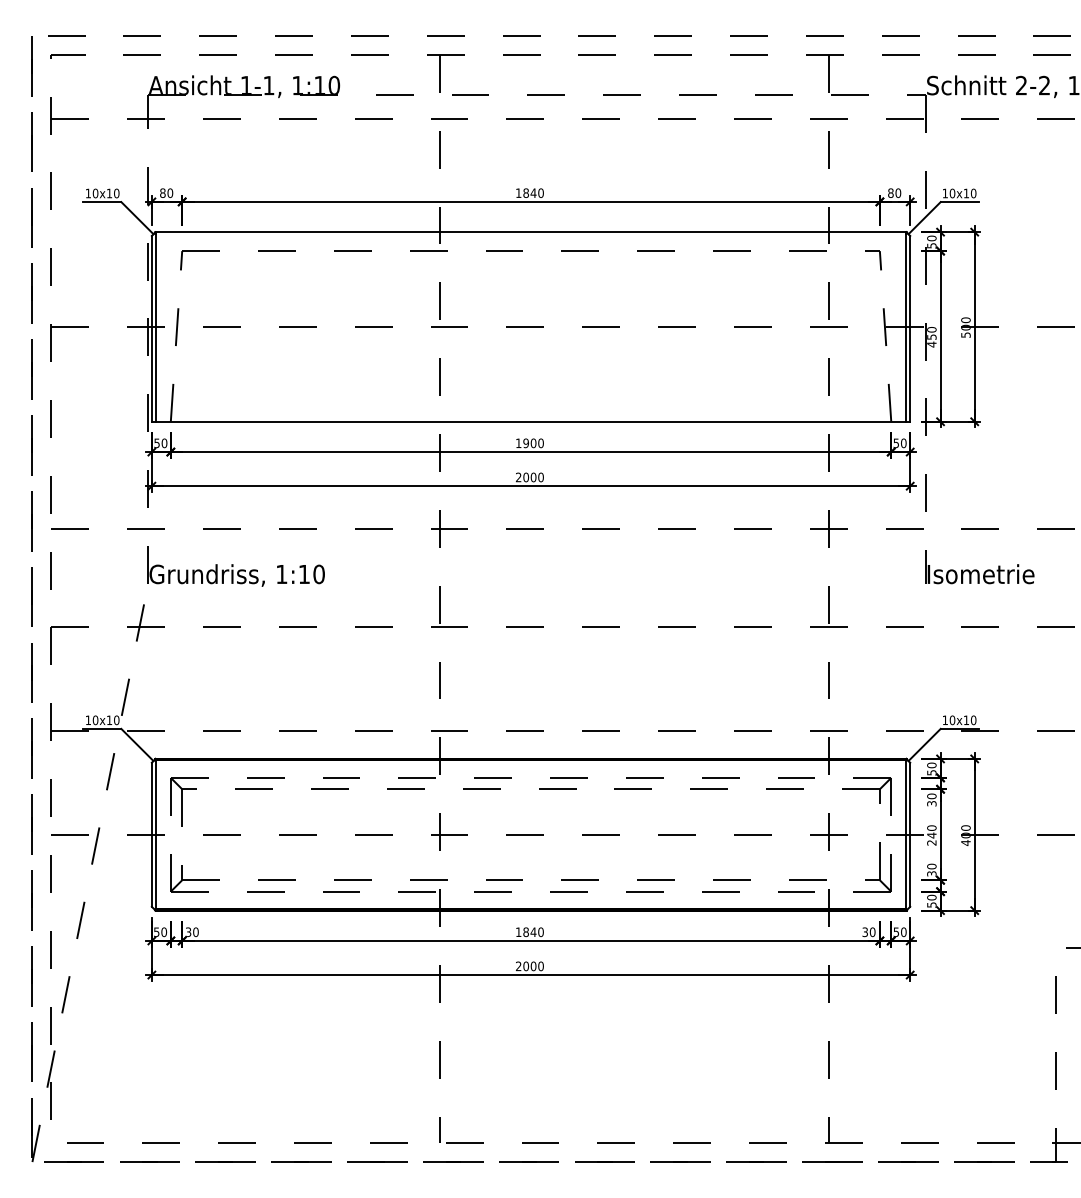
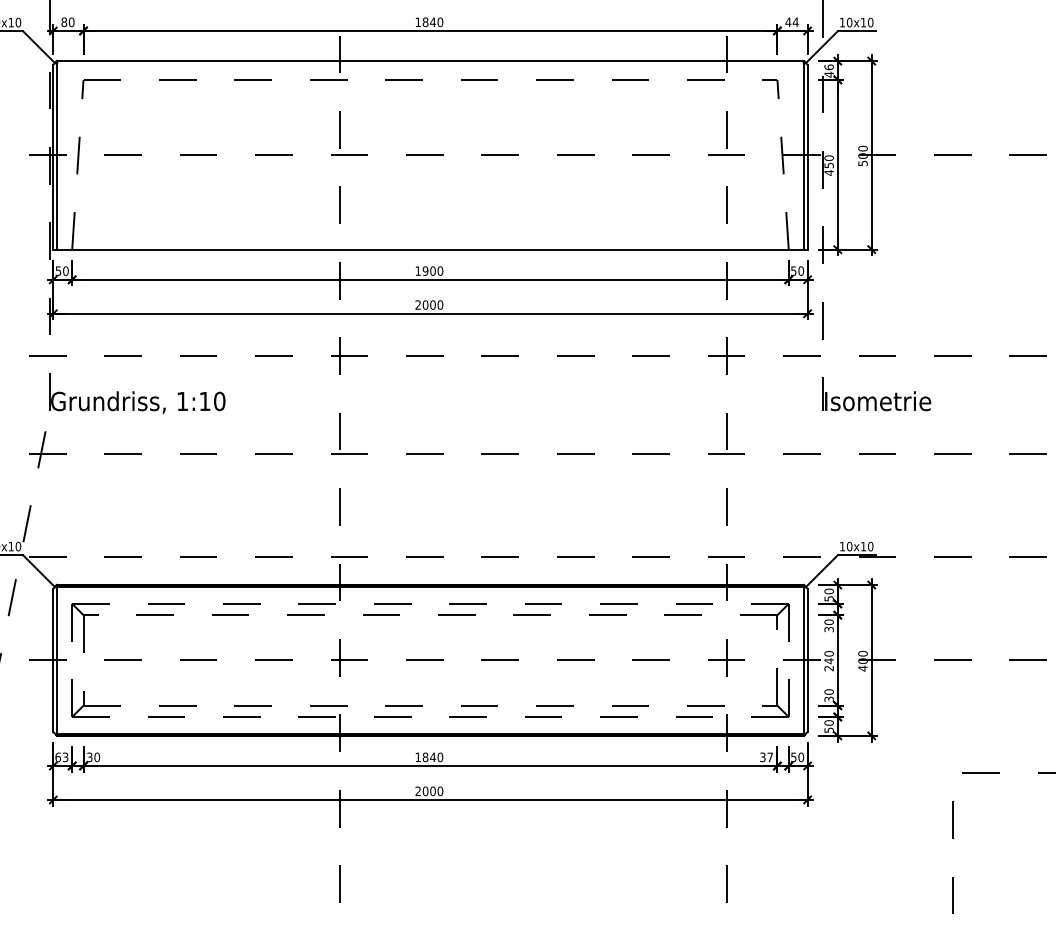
text: (894, 193) -> (791, 22), 80 -> 44
text: (931, 241) -> (828, 70), 50 -> 46
text: (160, 931) -> (61, 756), 50 -> 63
text: (872, 932) -> (770, 757), 30 -> 37

